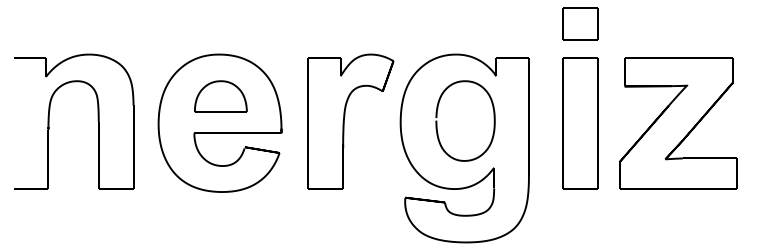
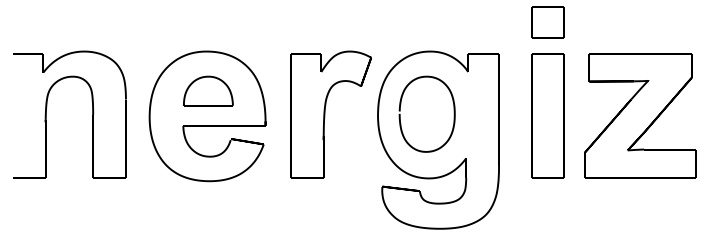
curve: (437, 121) -> (400, 114), moved

